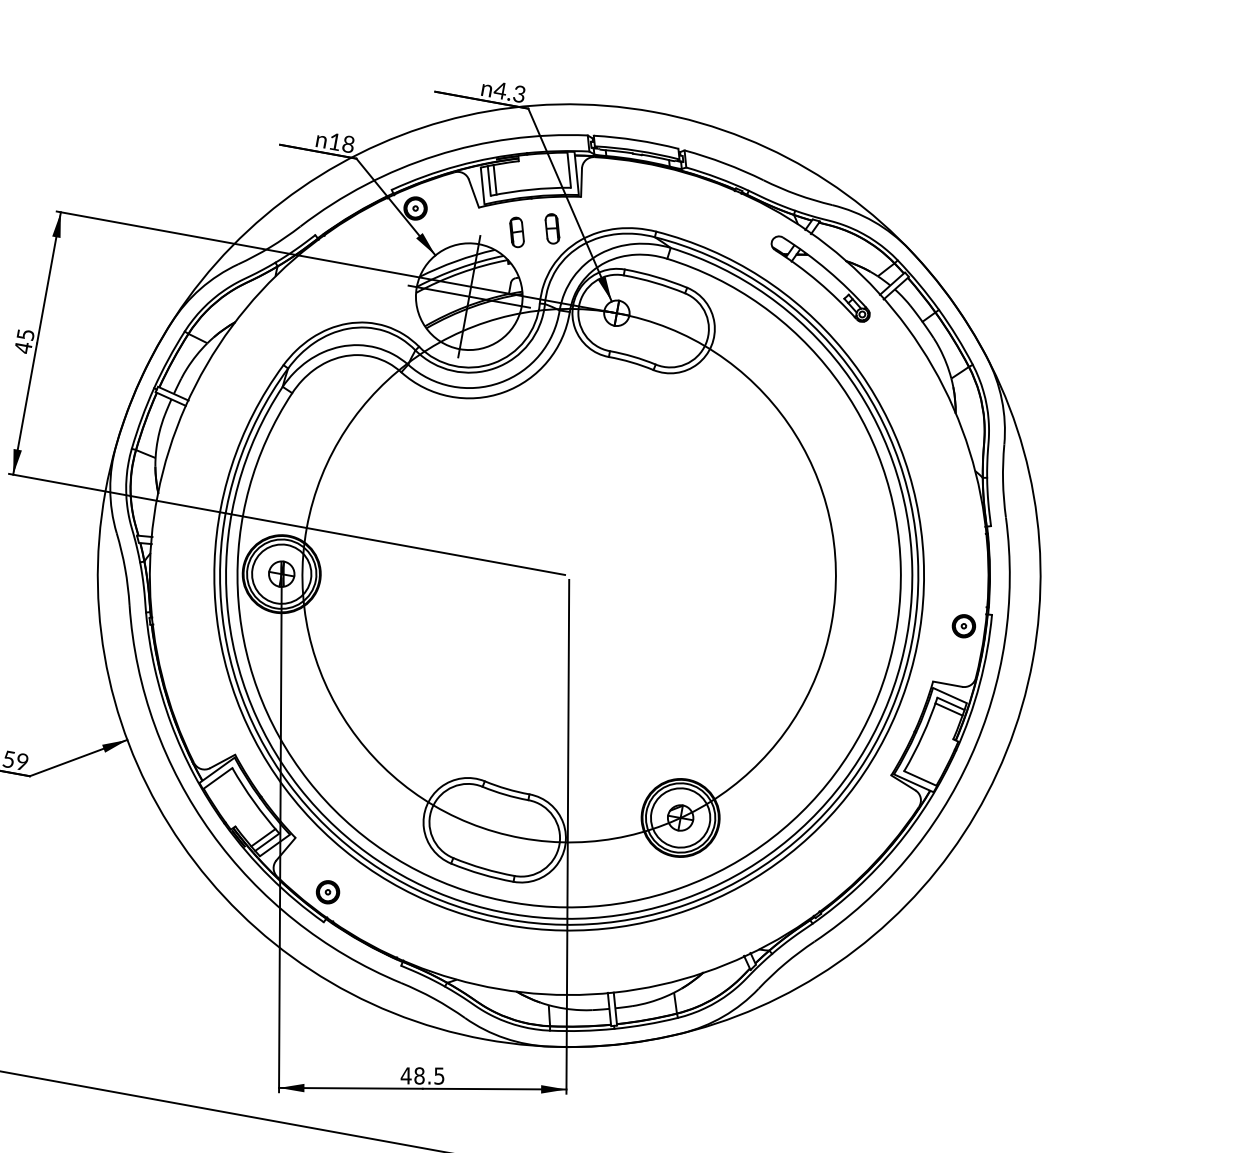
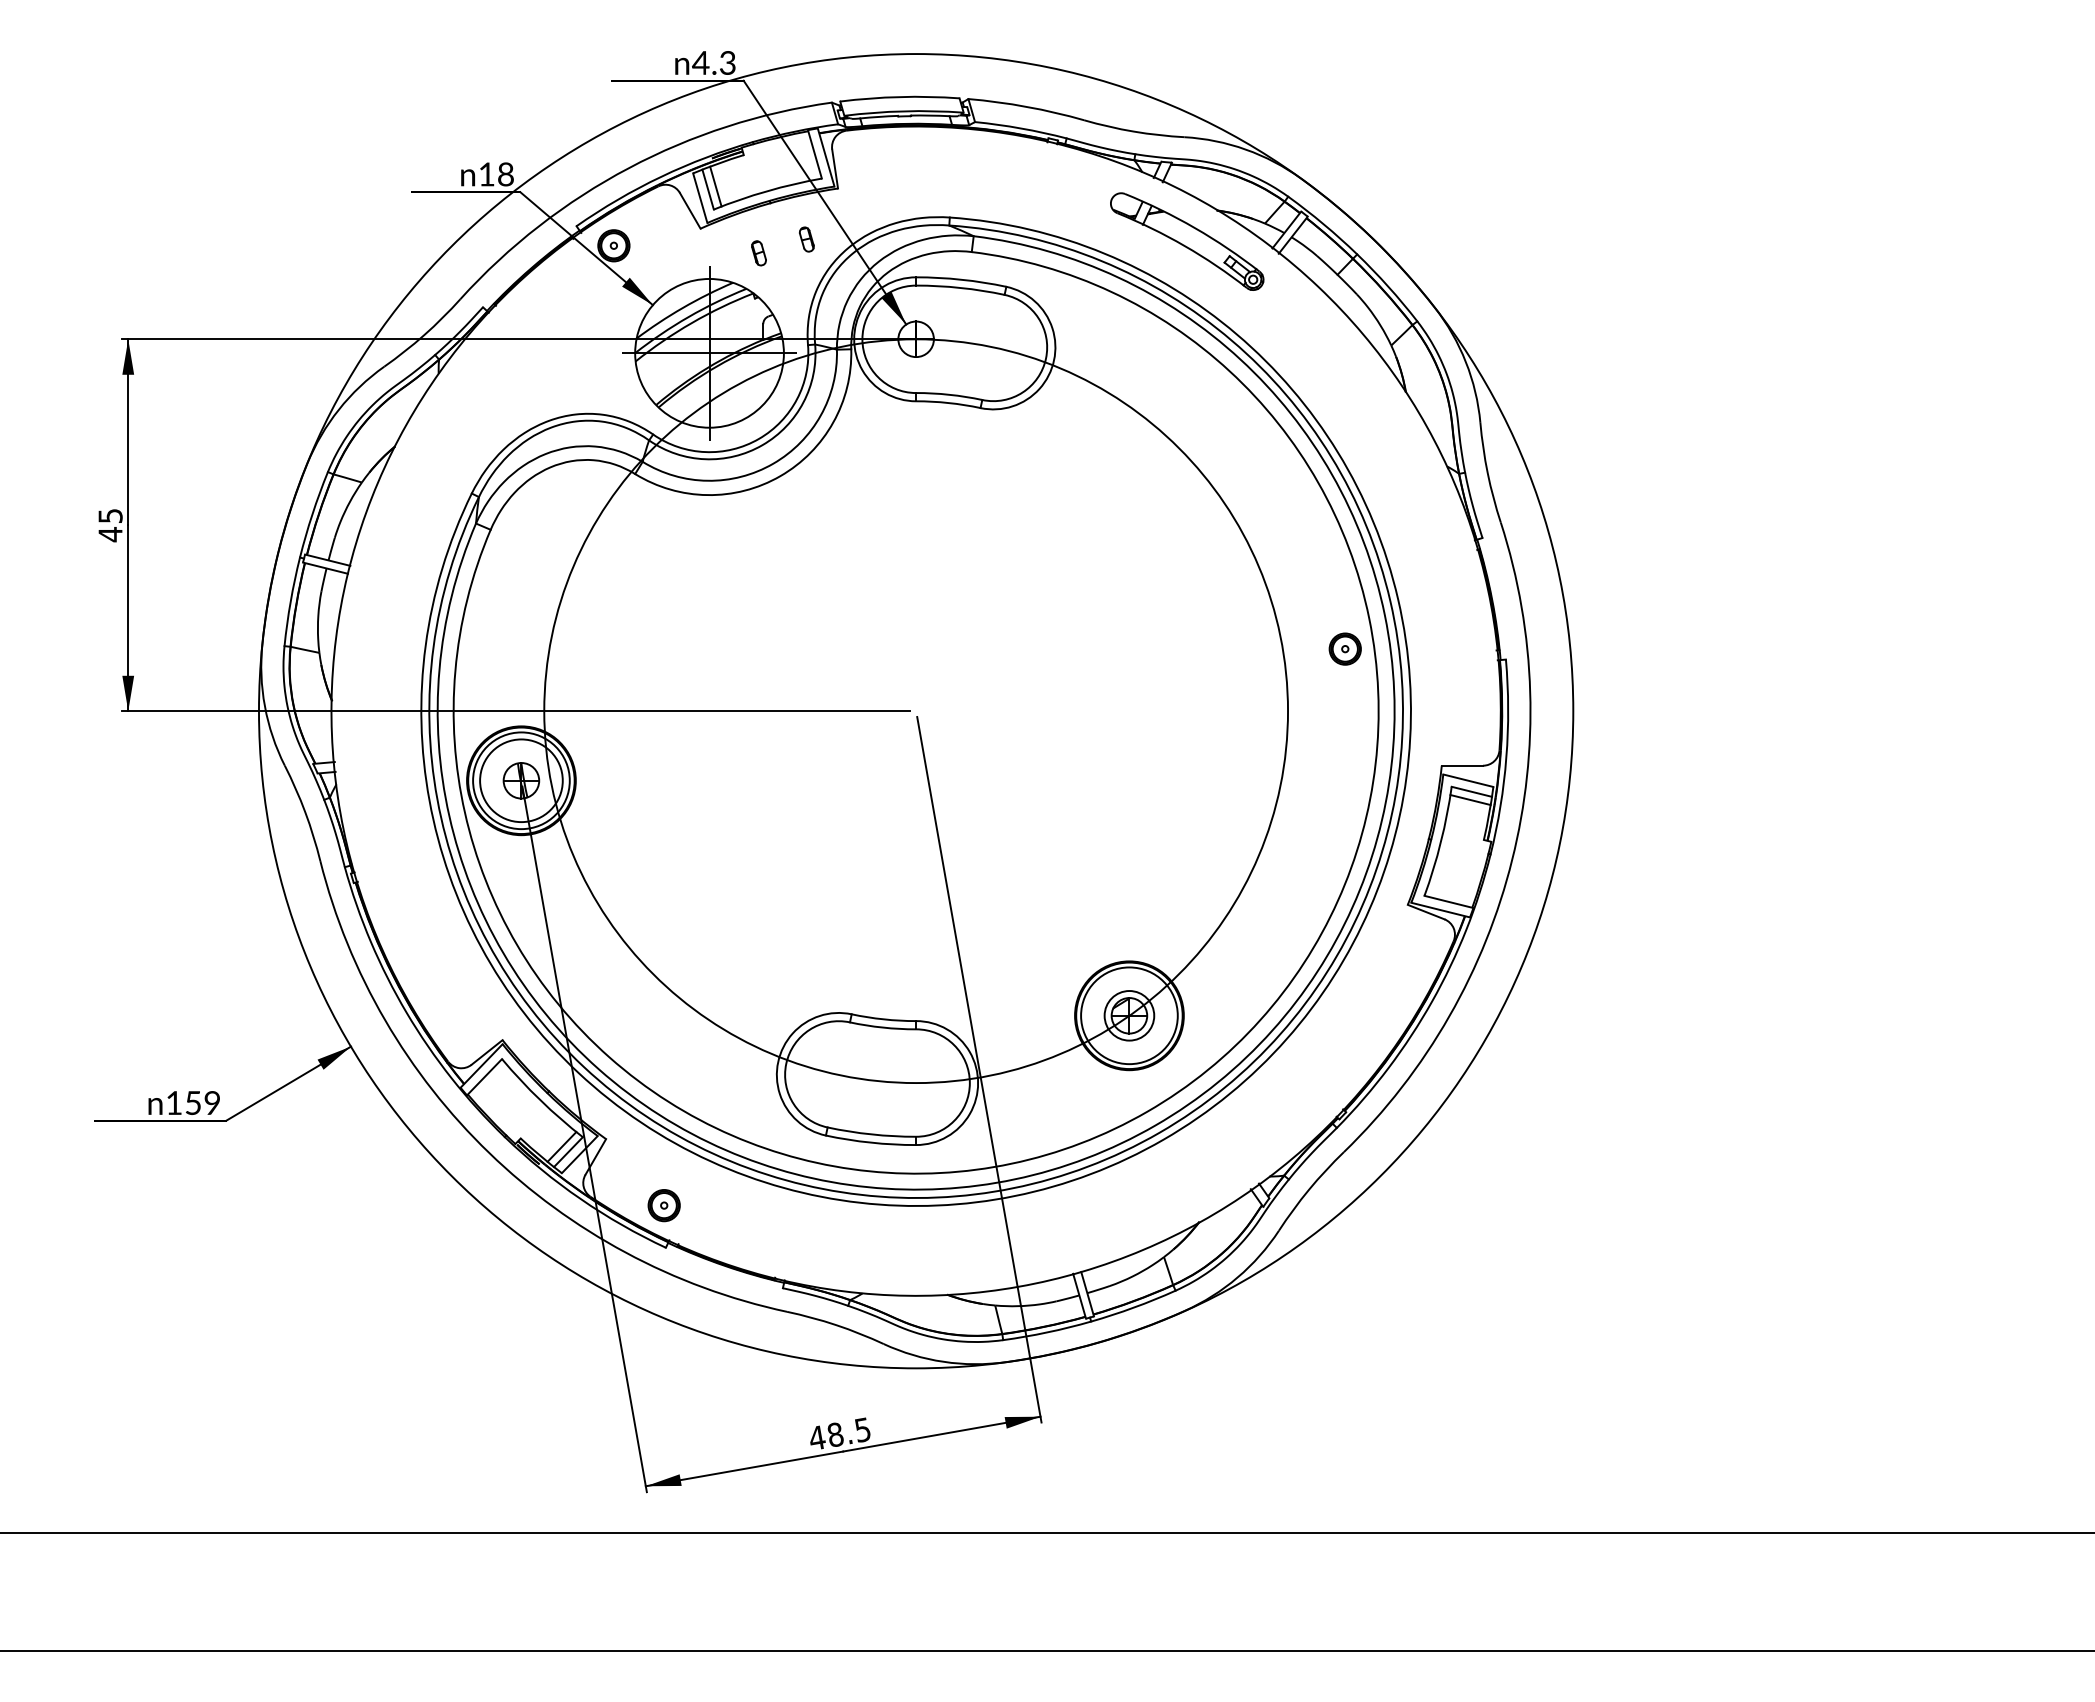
part: (552, 228) -> (806, 239), size x0.6
part: (516, 232) -> (758, 253), size x0.6
part: (963, 625) -> (1344, 648), moved
circle: (680, 817) -> (1129, 1015), size x0.6

